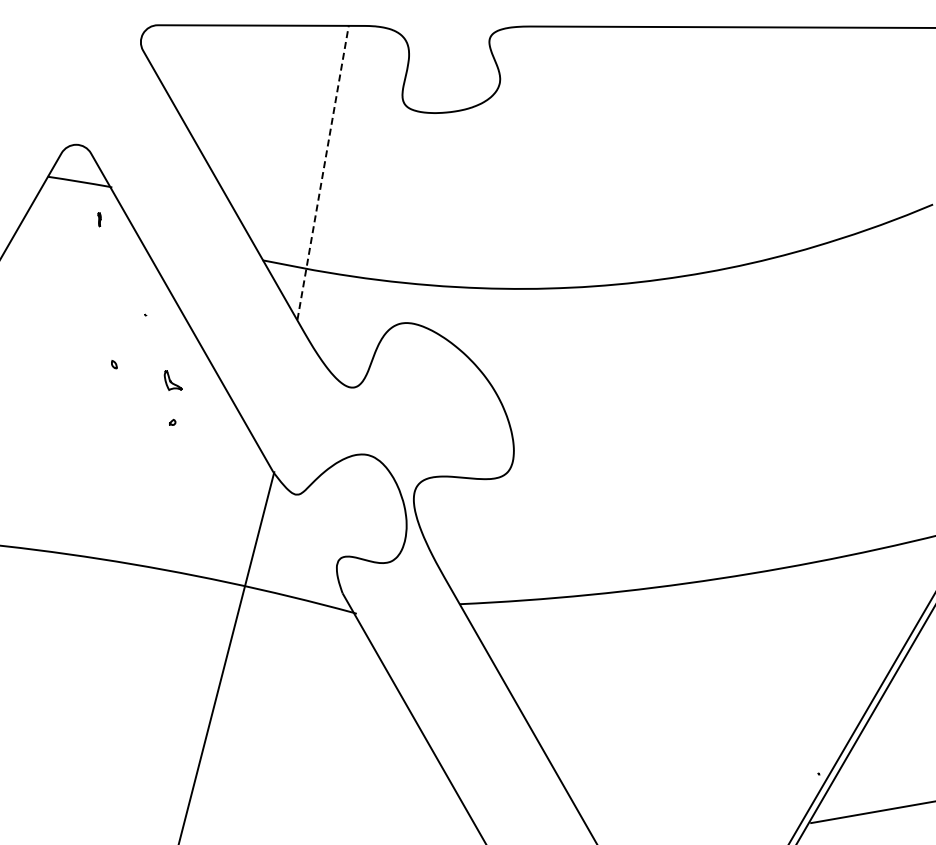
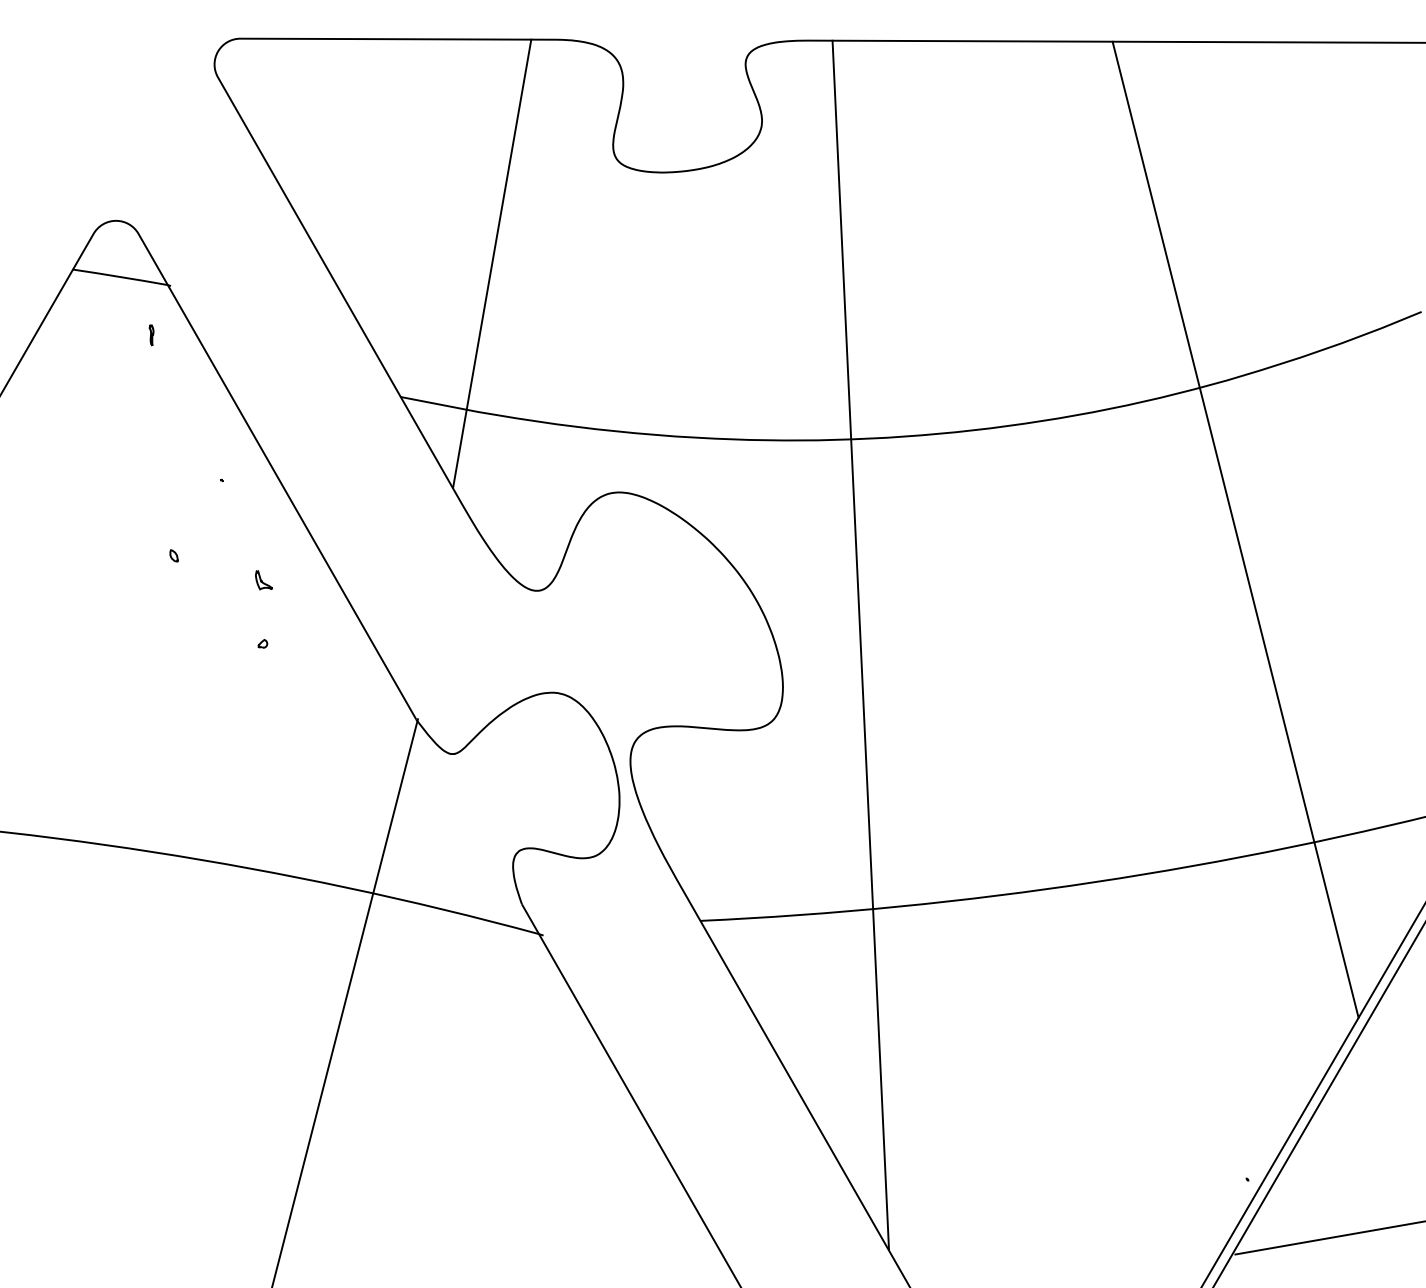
line: (323, 172) -> (492, 263), dashed -> solid
line: (810, 347) -> (1234, 529), added
part: (173, 380) -> (264, 580), size x0.62
line: (564, 422) -> (860, 644), added

